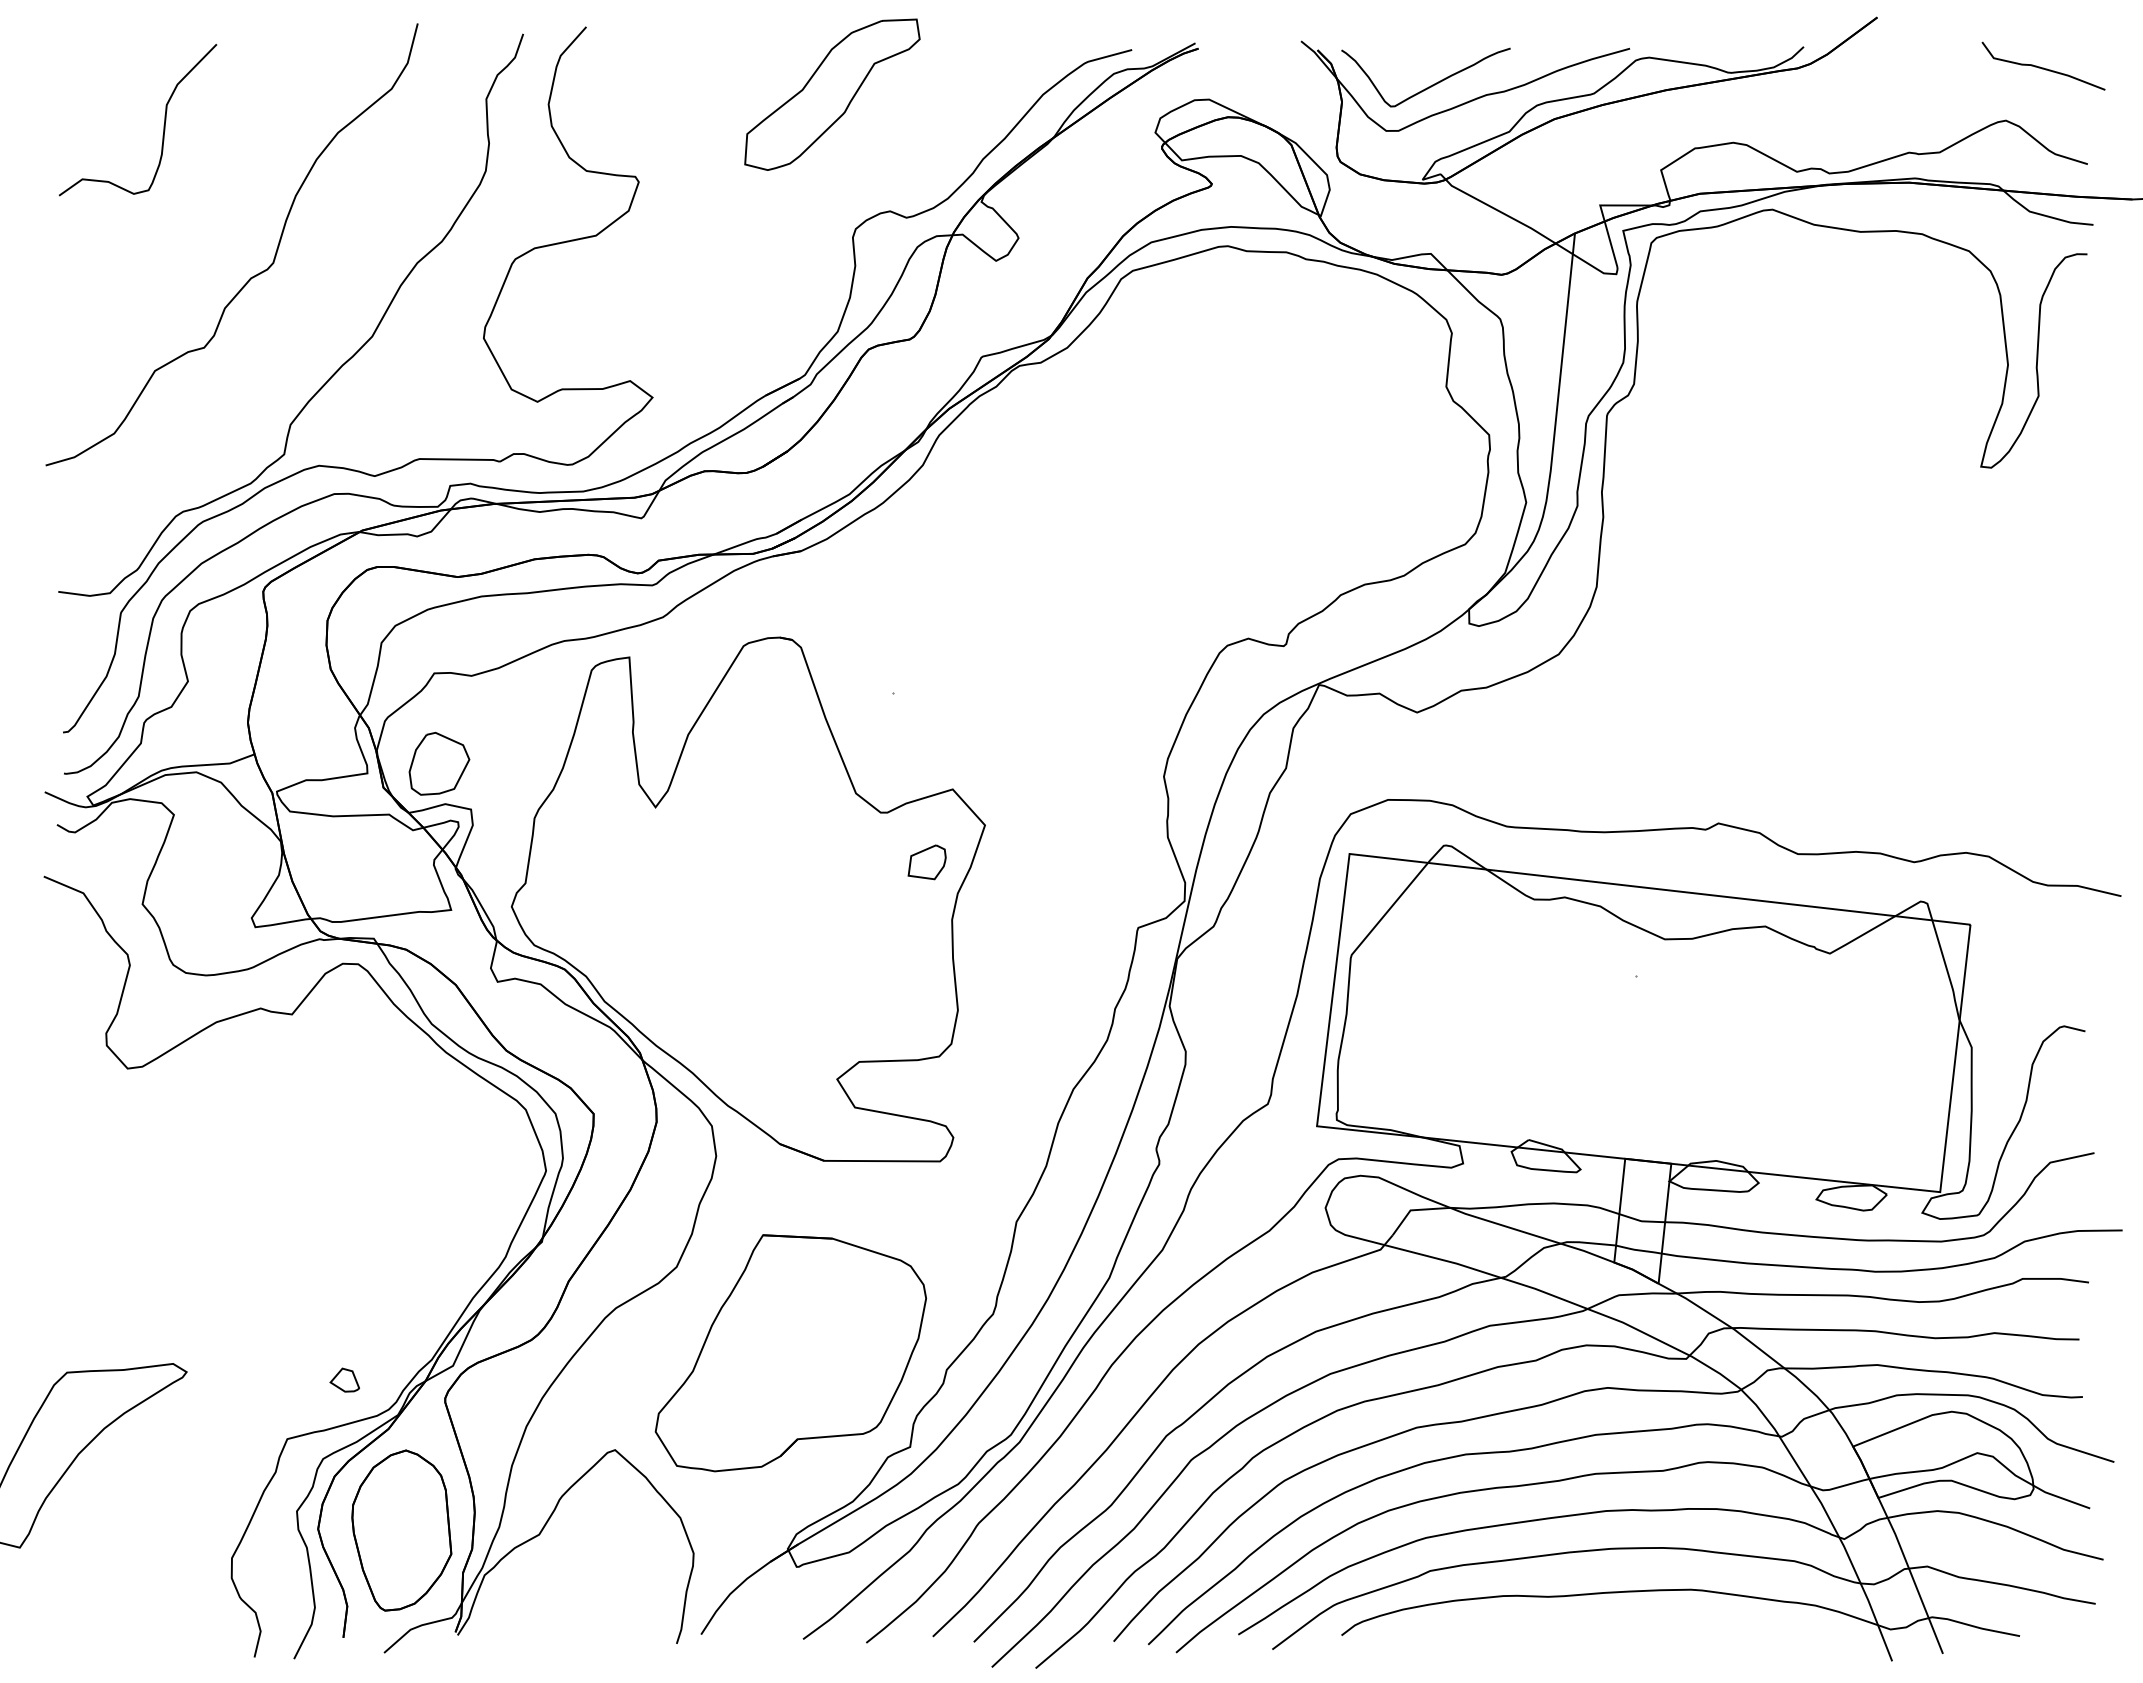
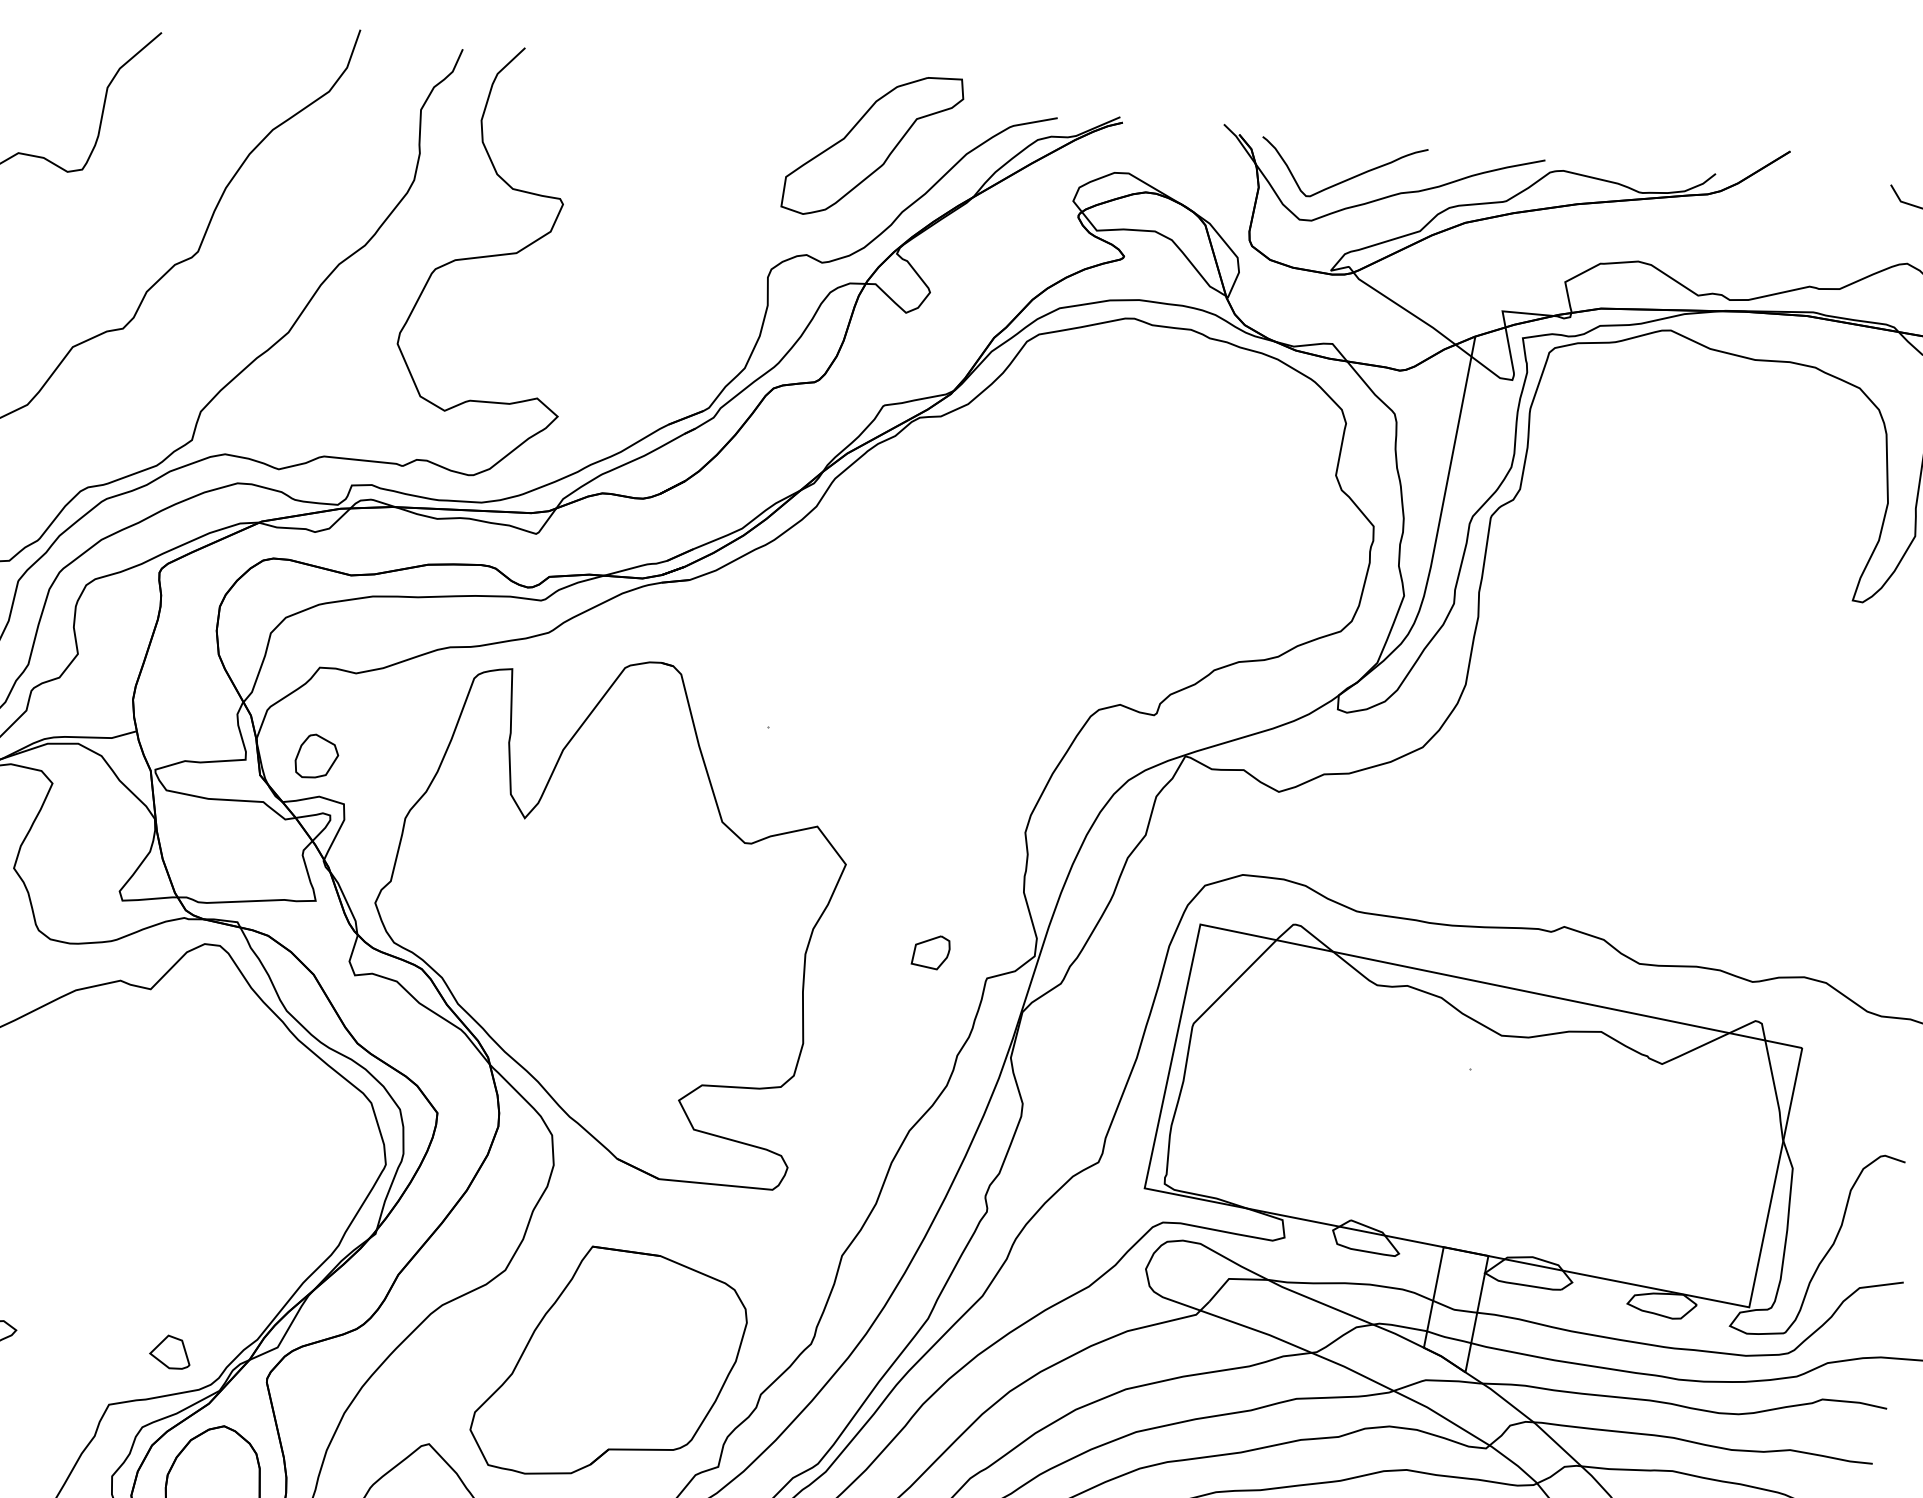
part: (832, 94) -> (873, 145), moved
part: (439, 763) -> (317, 756), size x0.71
part: (926, 862) -> (930, 952), moved
part: (344, 1379) -> (170, 1351), size x1.43

